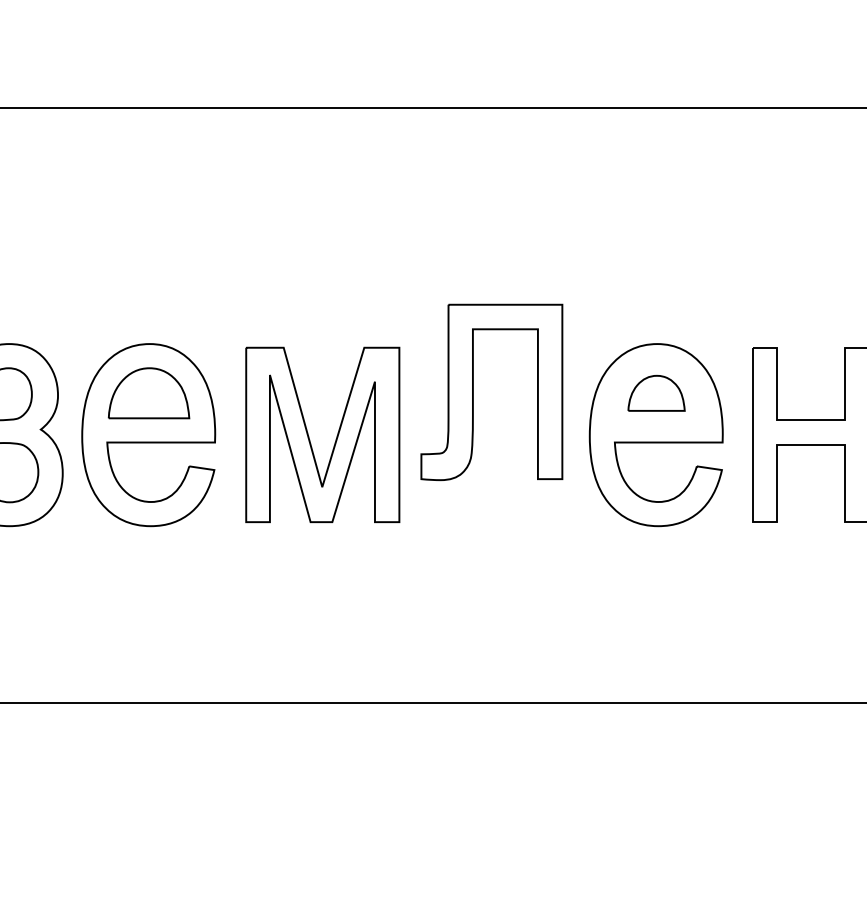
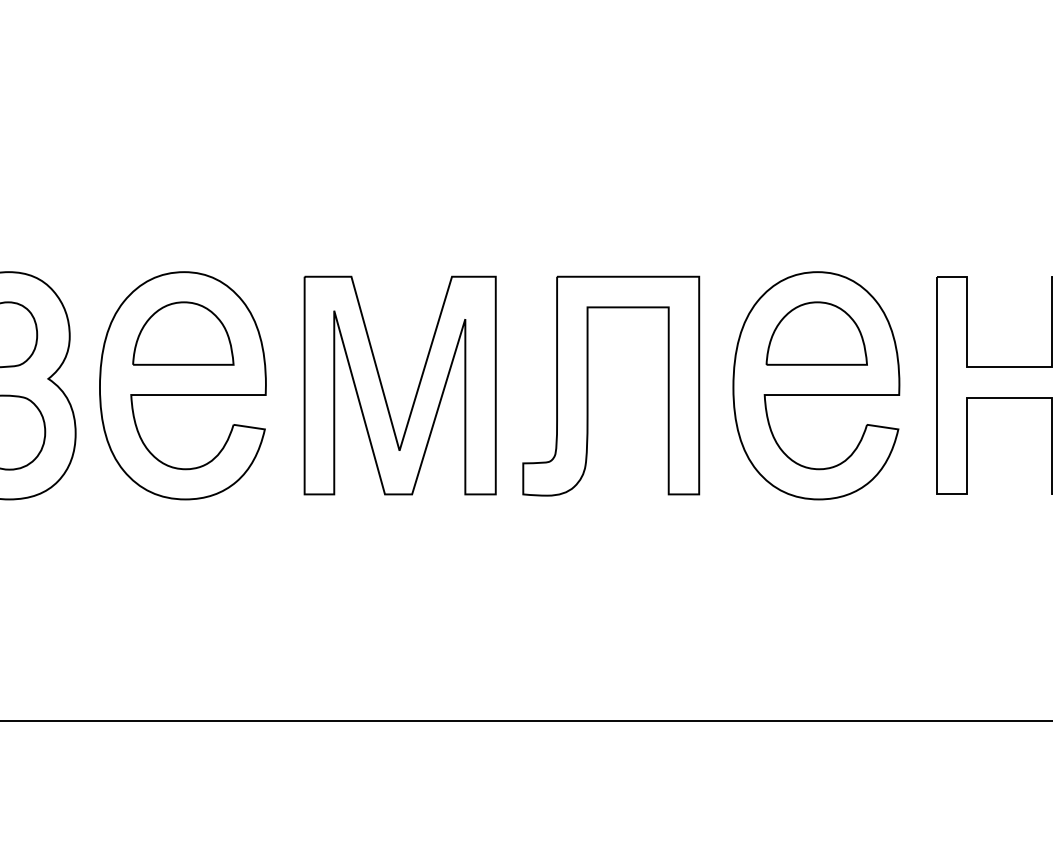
part: (473, 392) -> (588, 386), moved
part: (656, 393) -> (816, 333), size x1.43

